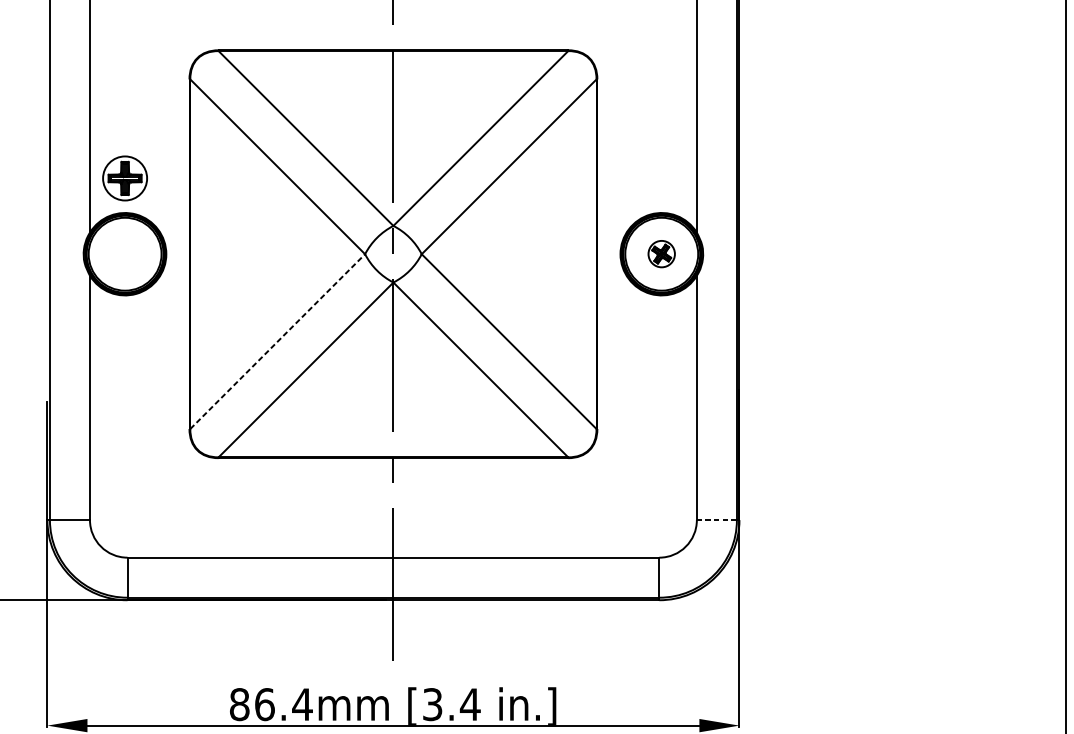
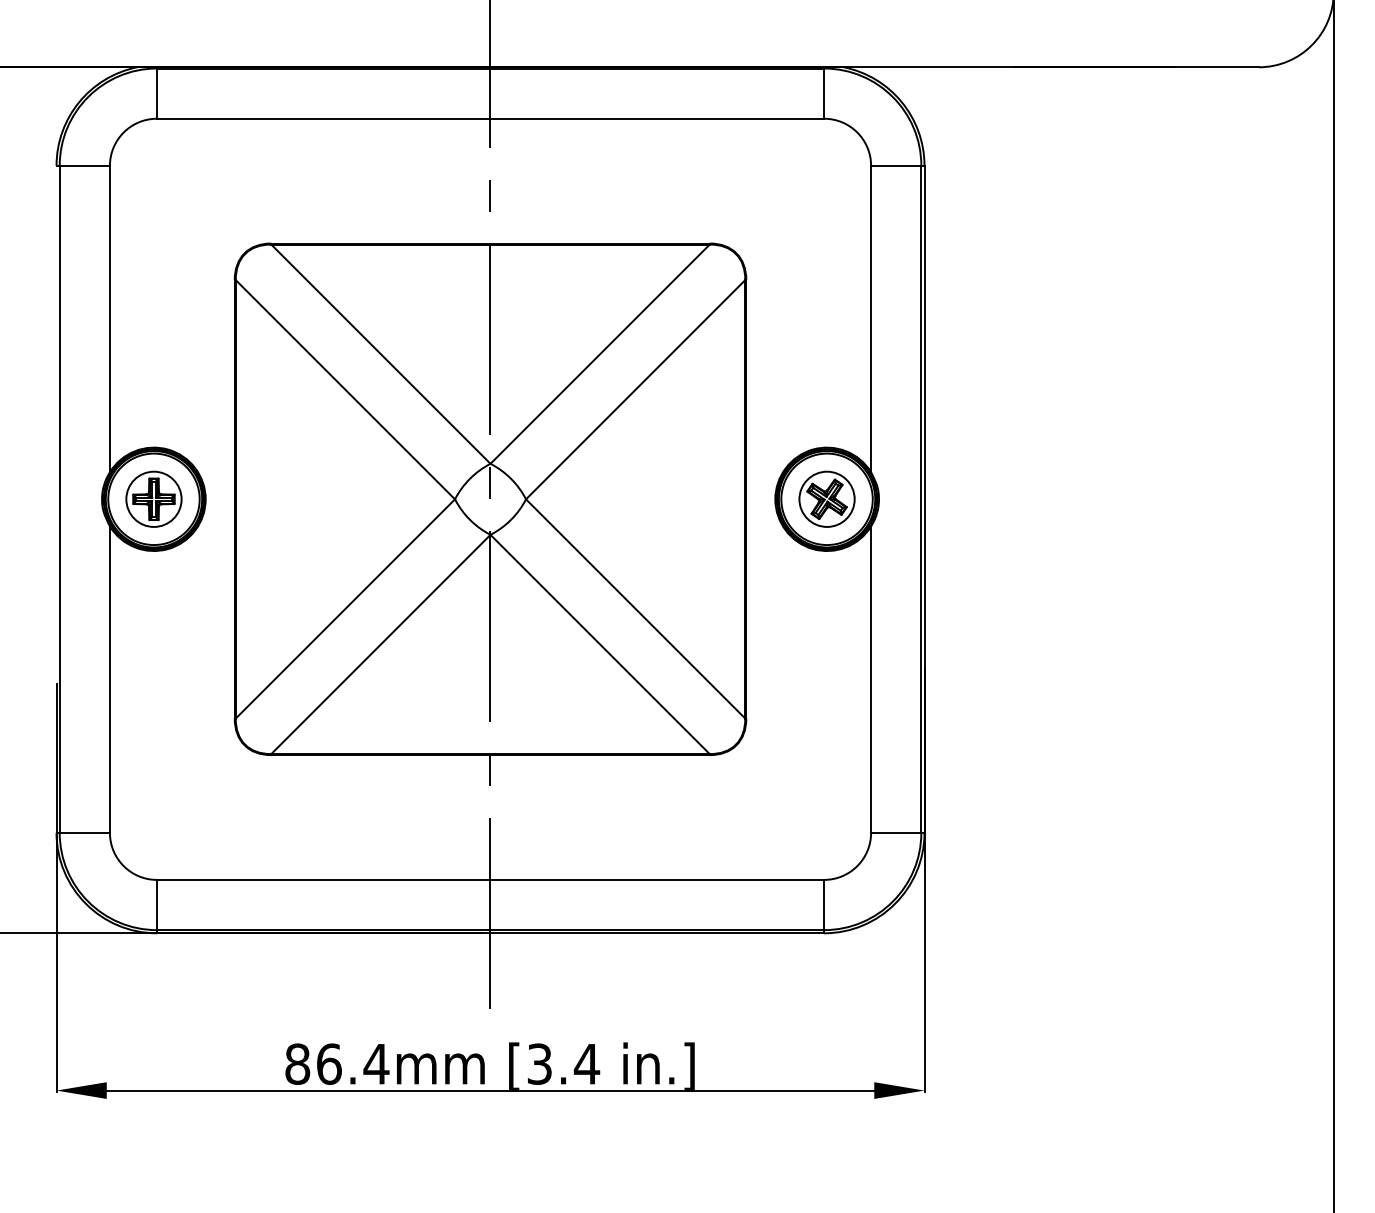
part: (124, 177) -> (153, 498), moved
part: (661, 253) -> (826, 498), size x1.67
line: (277, 341) -> (345, 608), dashed -> solid
line: (716, 519) -> (895, 832), dashed -> solid

